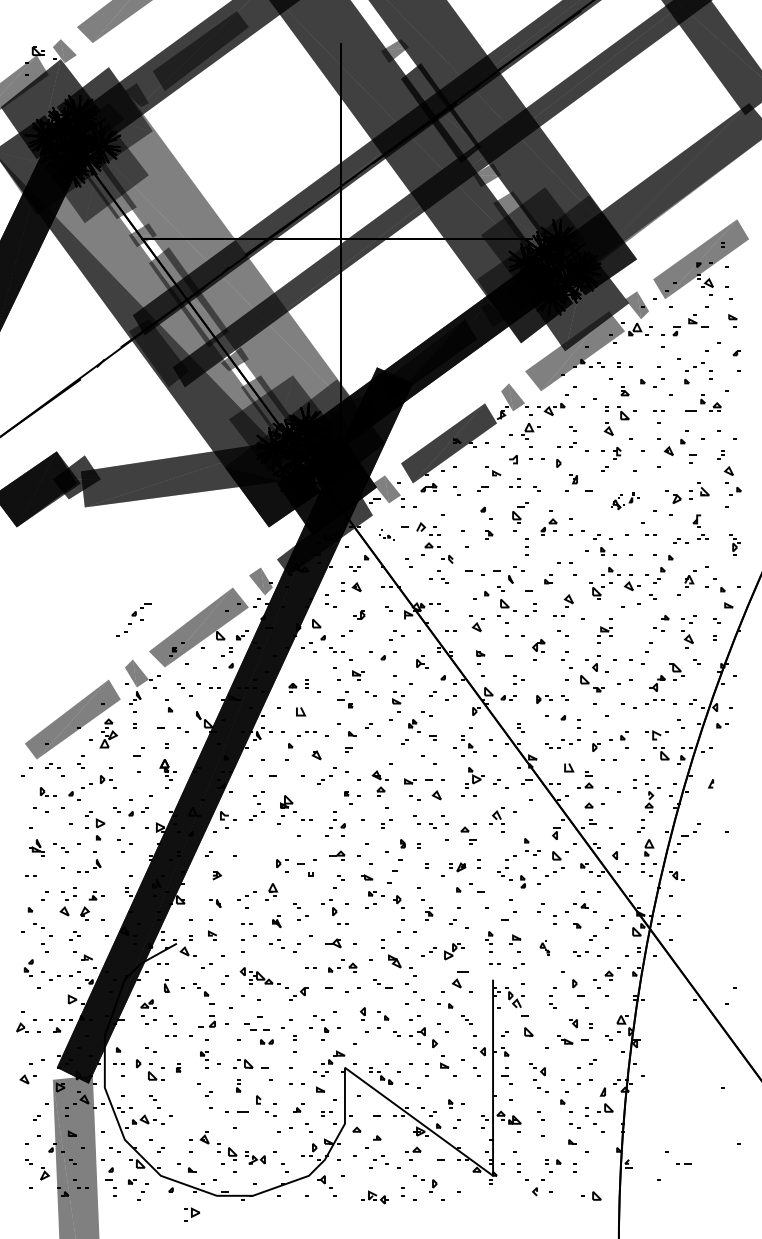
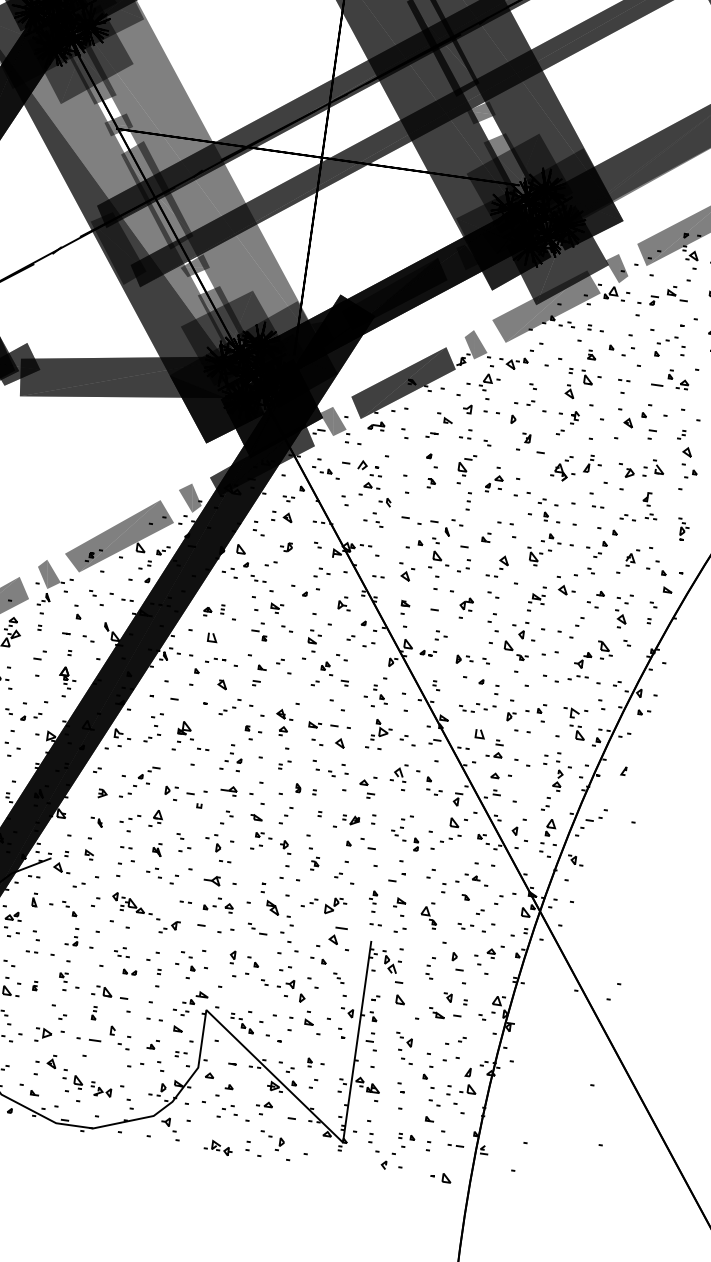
part: (624, 500) -> (575, 467), size x1.67
part: (386, 534) -> (326, 467), size x1.67
part: (631, 586) -> (565, 590), moved
part: (133, 619) -> (139, 782), moved
part: (532, 846) -> (434, 786), moved
part: (394, 871) -> (285, 815), size x0.71
part: (544, 947) -> (428, 915), size x1.67
part: (207, 1015) -> (72, 936), size x0.71
part: (256, 1023) -> (121, 951), size x0.62
line: (684, 1163) -> (456, 1145), moved
part: (192, 1214) -> (44, 1035), moved

